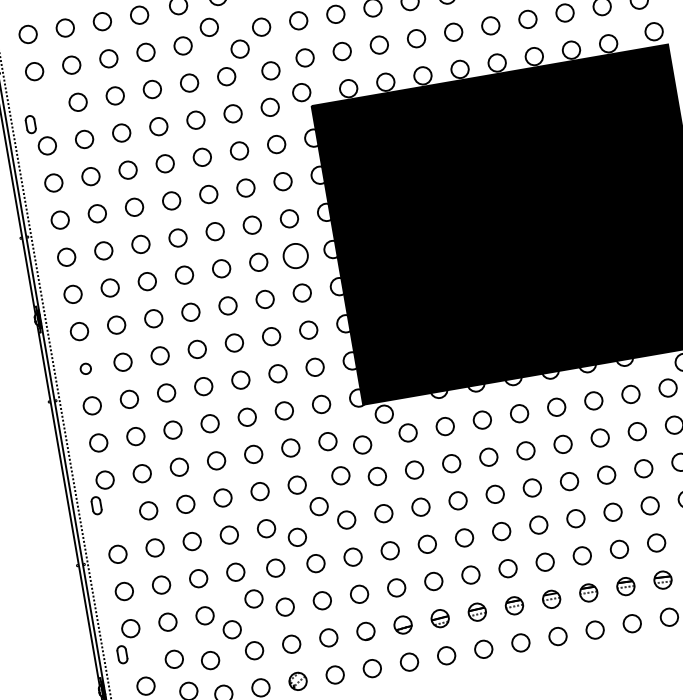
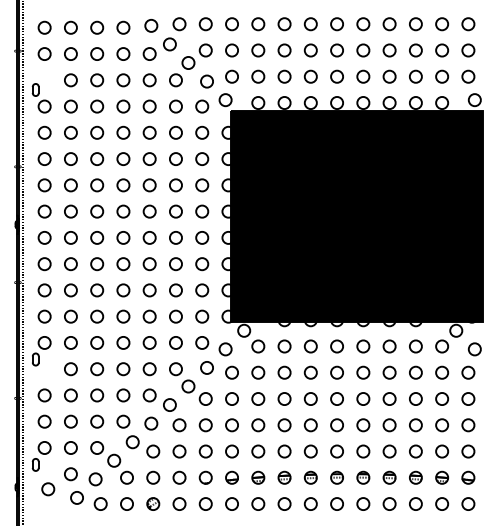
circle: (296, 255) -> (202, 211), size x0.71
circle: (85, 369) -> (44, 264), size x1.67

